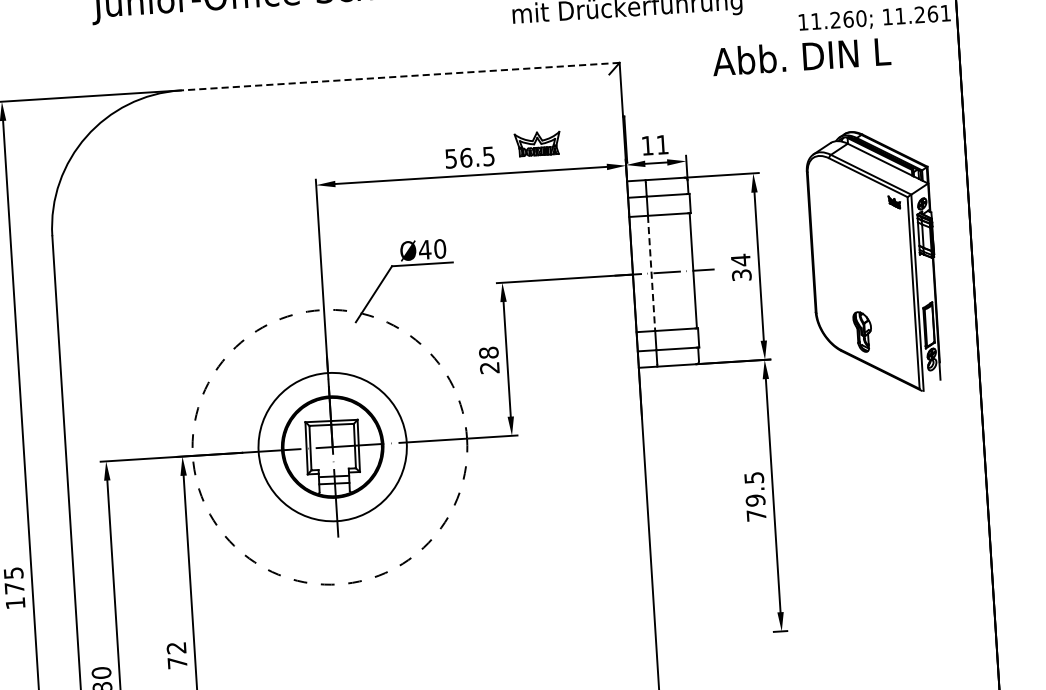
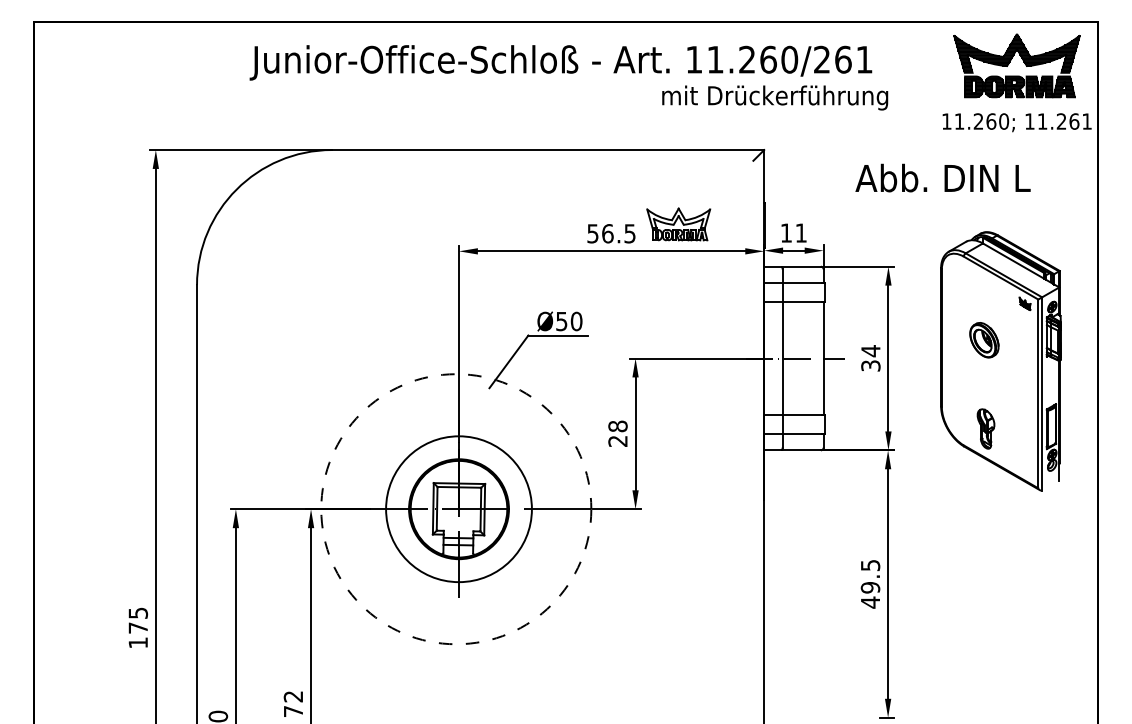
text: (801, 55) -> (942, 177), moved
line: (399, 77) -> (547, 150), dashed -> solid
part: (537, 143) -> (678, 224), size x1.43
part: (855, 242) -> (984, 340), added
text: (424, 249) -> (561, 321), Ø40 -> Ø50
line: (651, 273) -> (782, 358), dashed -> solid
text: (756, 515) -> (870, 602), 79.5 -> 49.5

